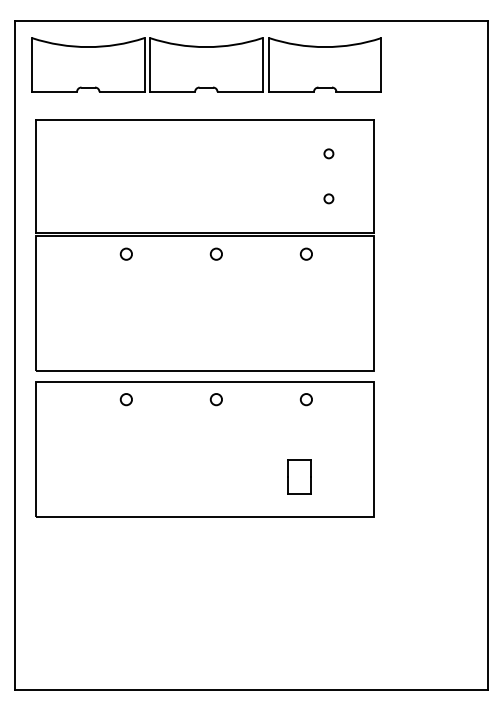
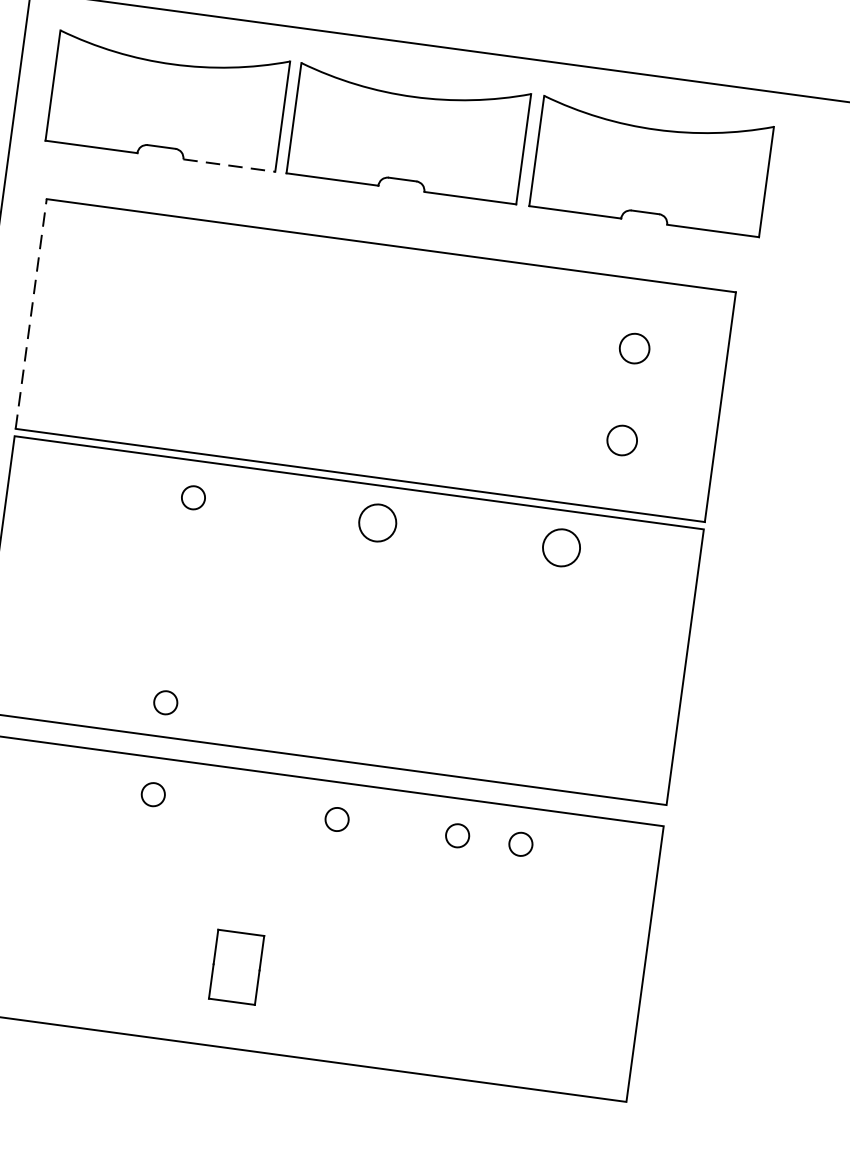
line: (122, 92) -> (230, 166), solid -> dashed
circle: (328, 153) -> (633, 347), size x1.6
line: (36, 175) -> (31, 312), solid -> dashed
circle: (328, 198) -> (621, 439), size x1.6
circle: (215, 253) -> (375, 520), size x1.6
circle: (305, 253) -> (559, 545), size x1.6
circle: (125, 354) -> (163, 702), added
circle: (274, 399) -> (455, 835), added
part: (299, 476) -> (236, 965), moved

